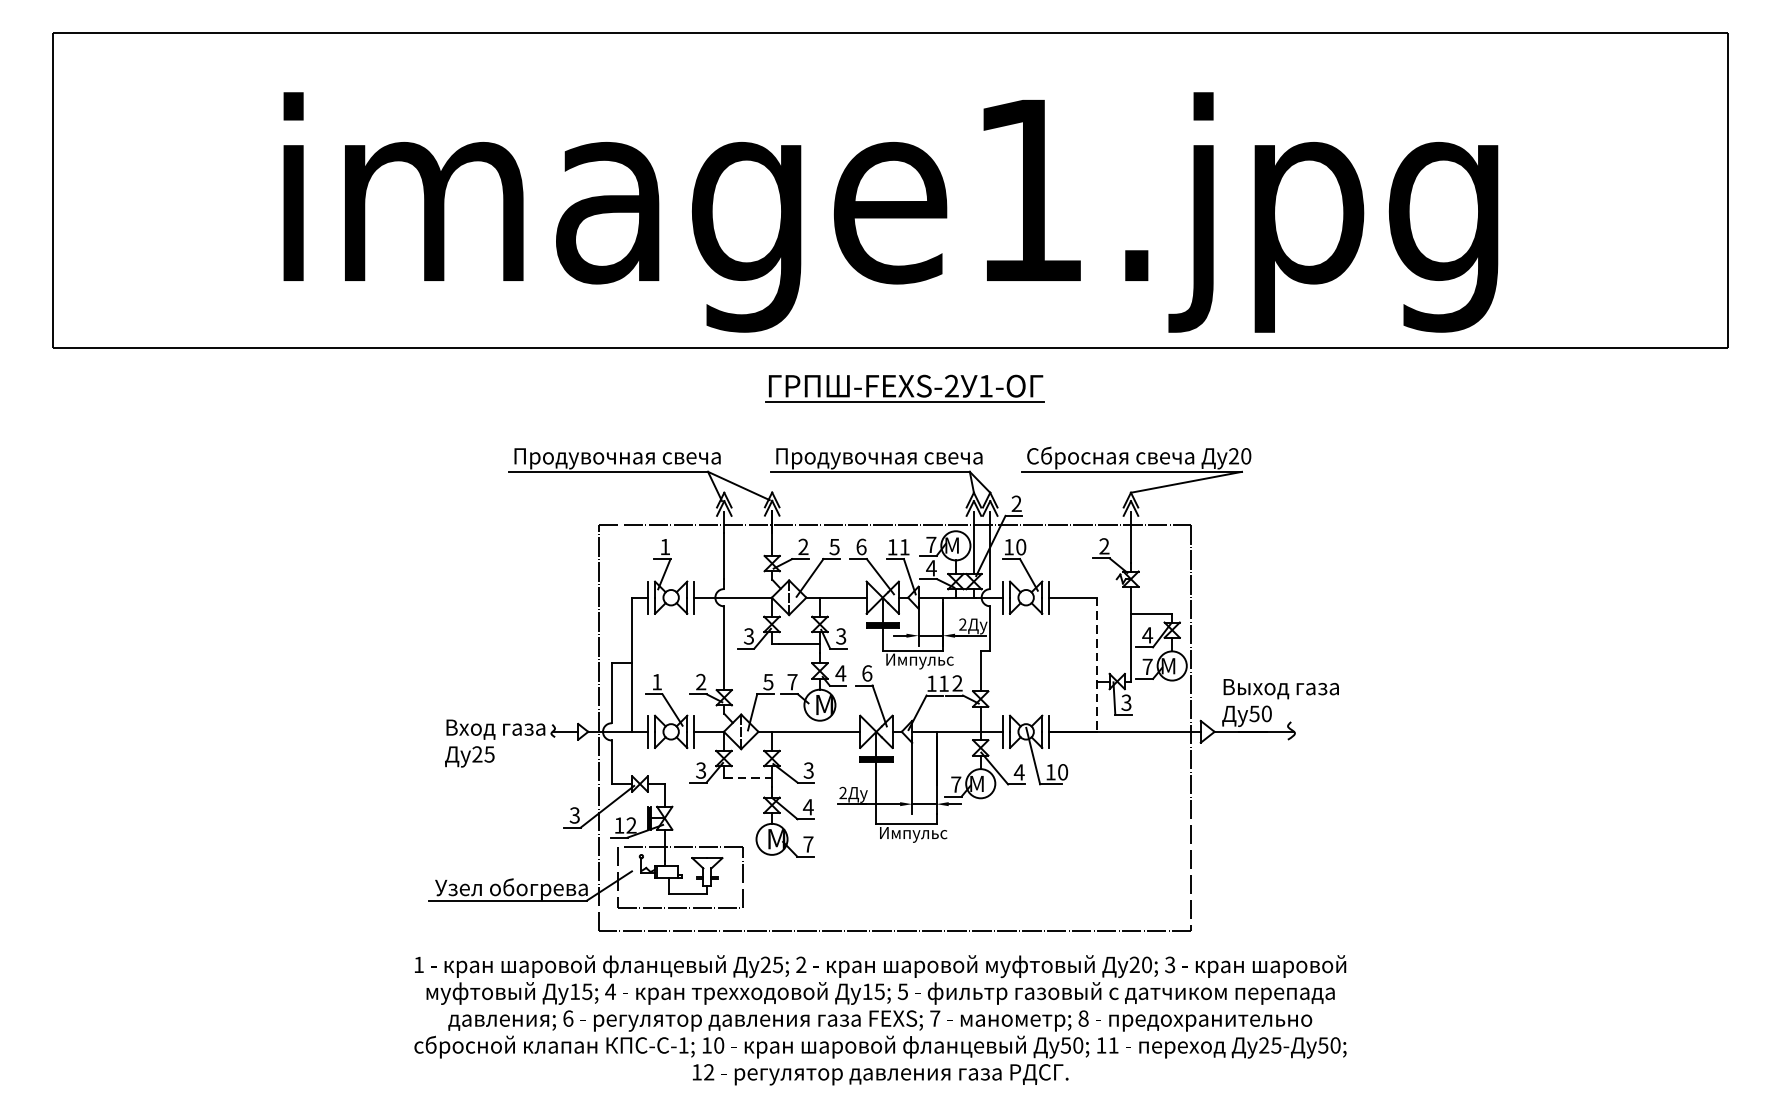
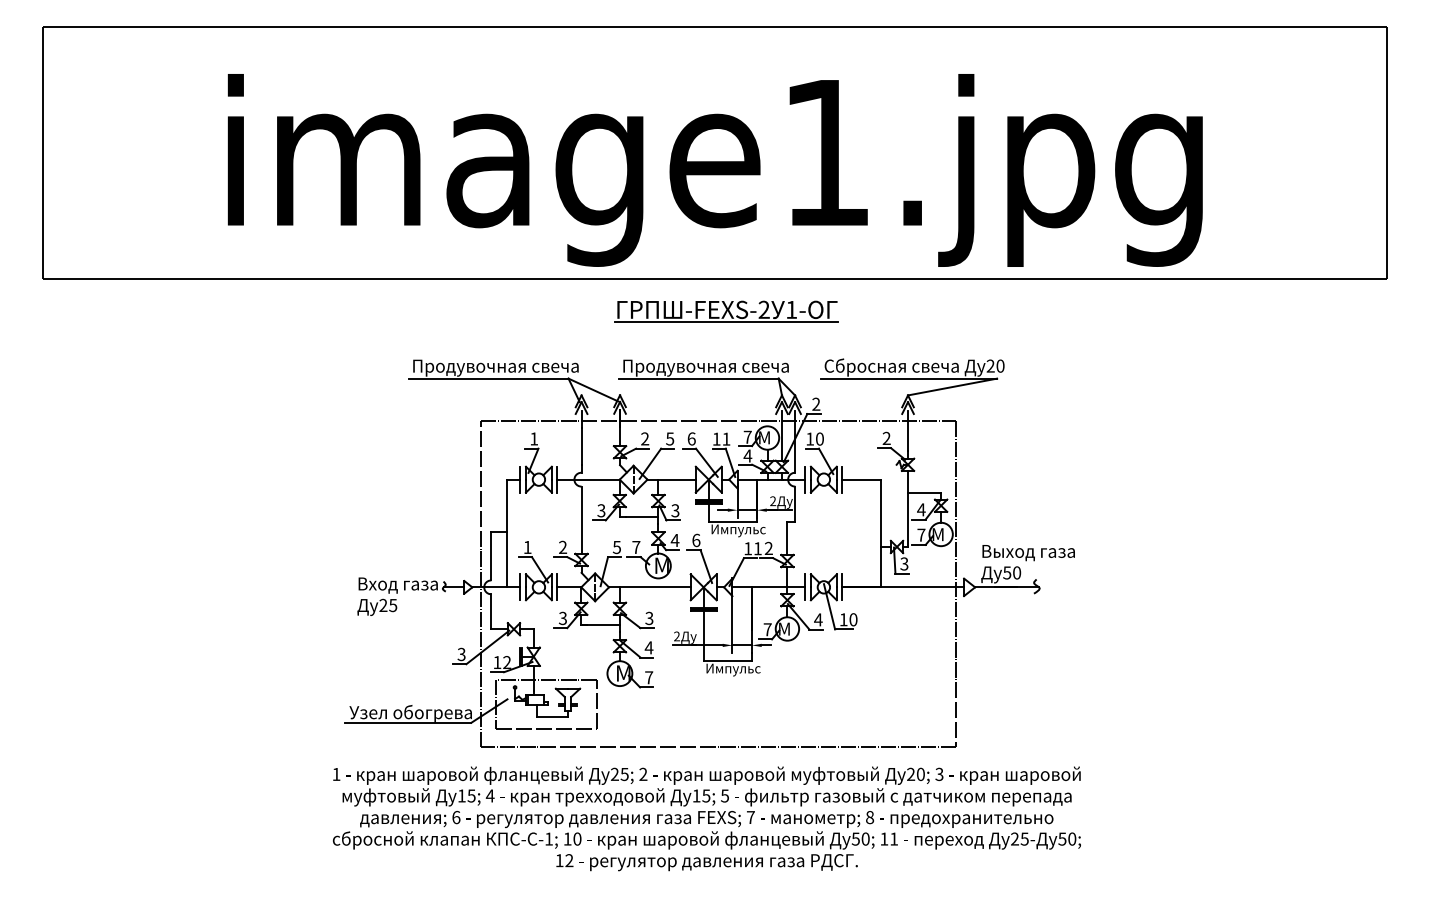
line: (1096, 664) -> (880, 533), dashed -> solid
line: (749, 778) -> (601, 624), dashed -> solid

